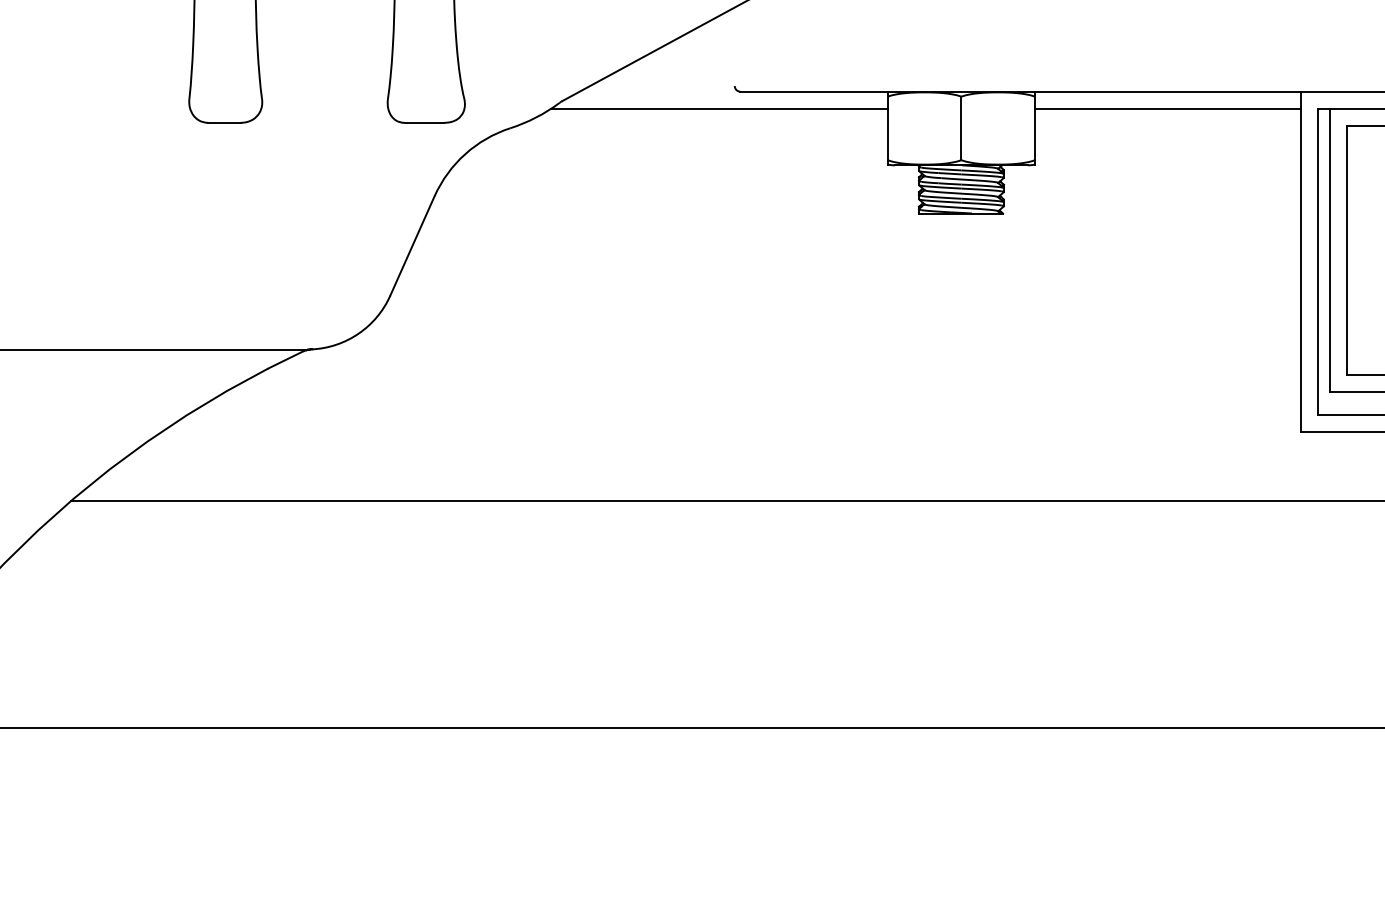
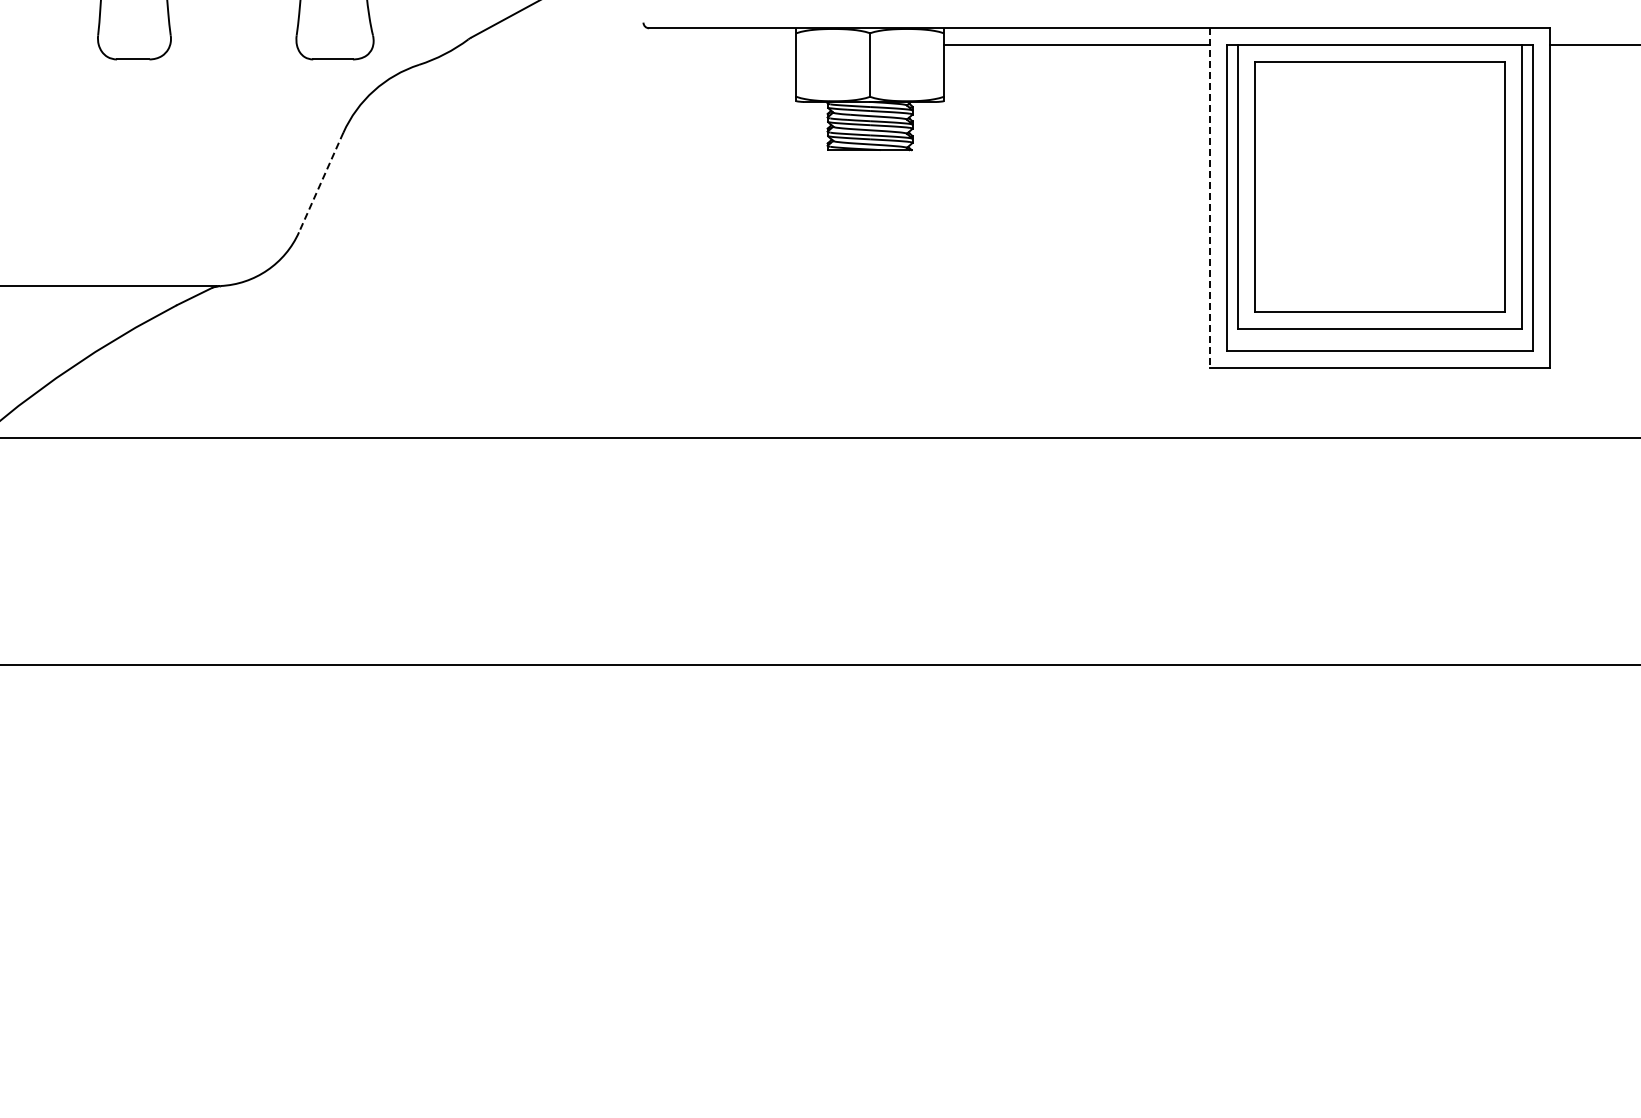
line: (718, 108) -> (627, 45), removed
line: (412, 245) -> (321, 182), solid -> dashed
line: (1301, 261) -> (1210, 198), solid -> dashed

